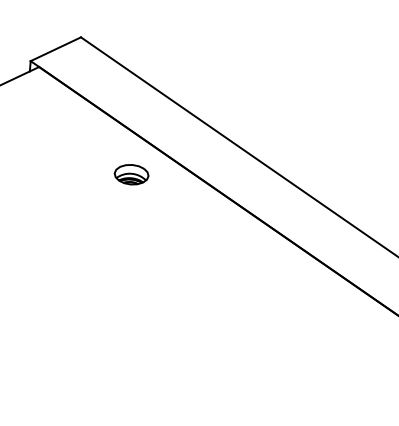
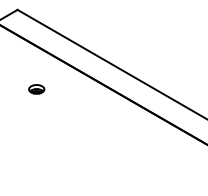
part: (131, 174) -> (36, 89), moved

